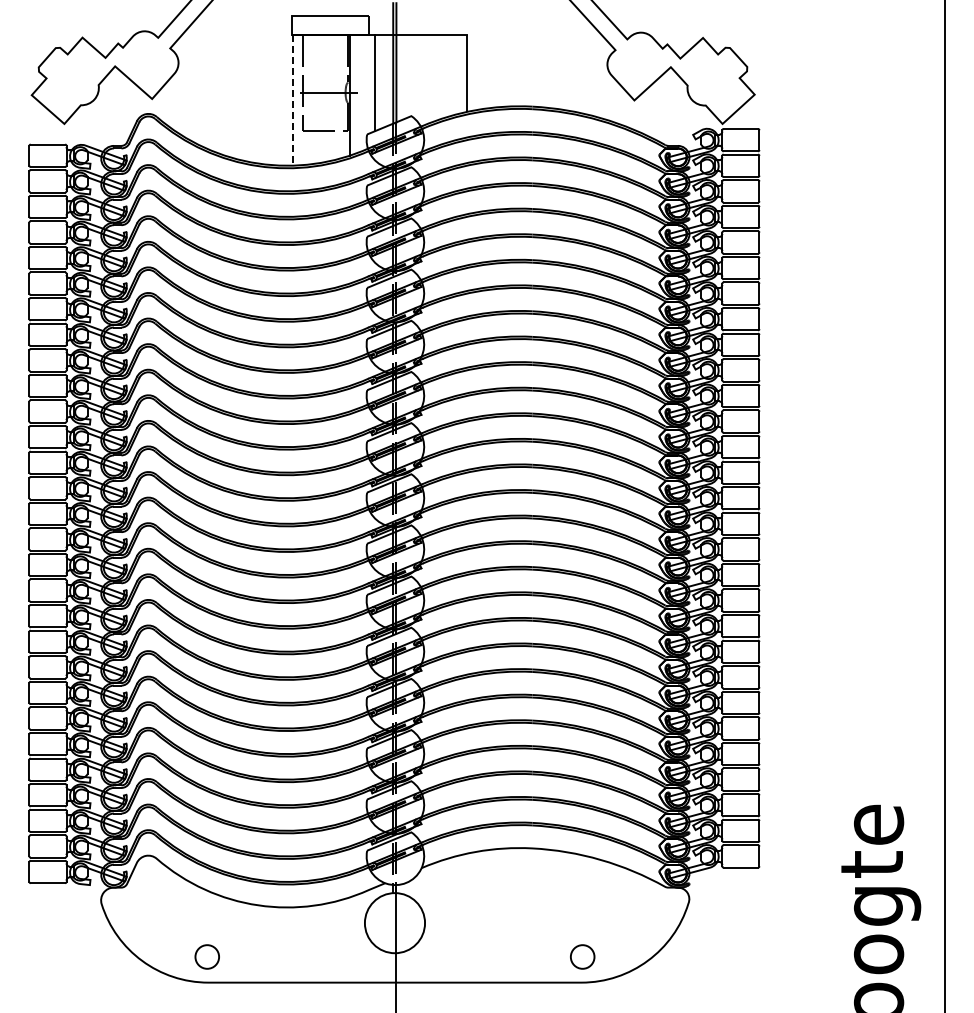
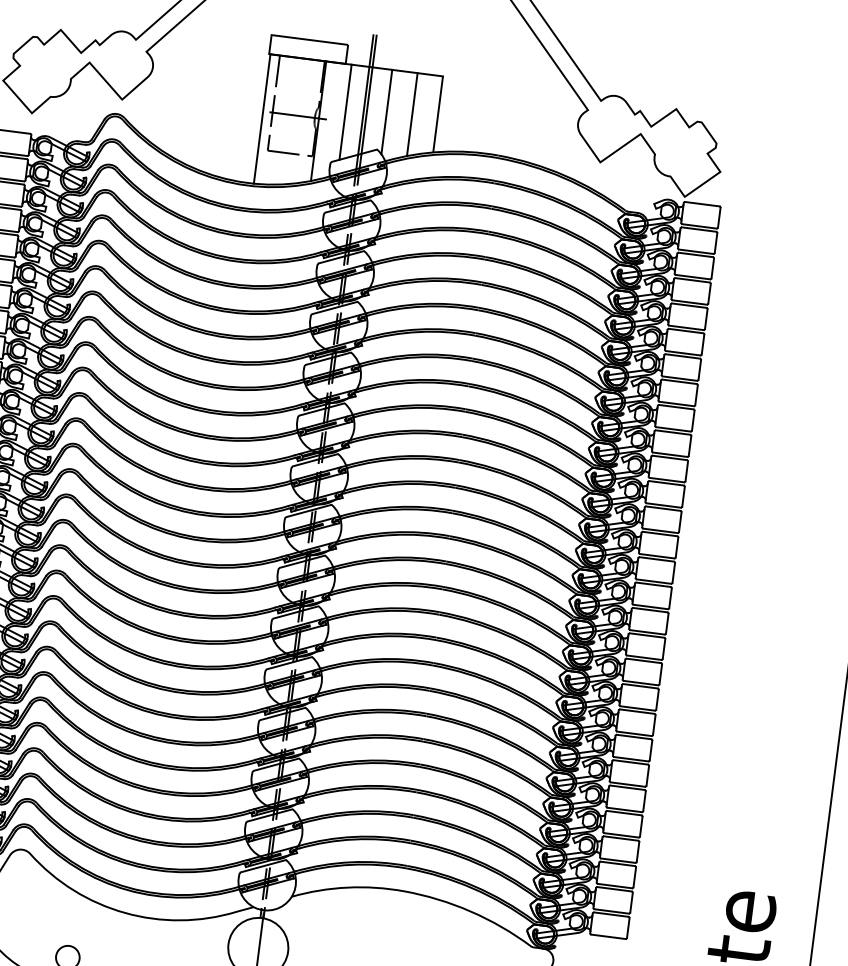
line: (441, 76) -> (412, 114), added
line: (416, 77) -> (387, 111), added
line: (293, 100) -> (262, 119), dashed -> solid

